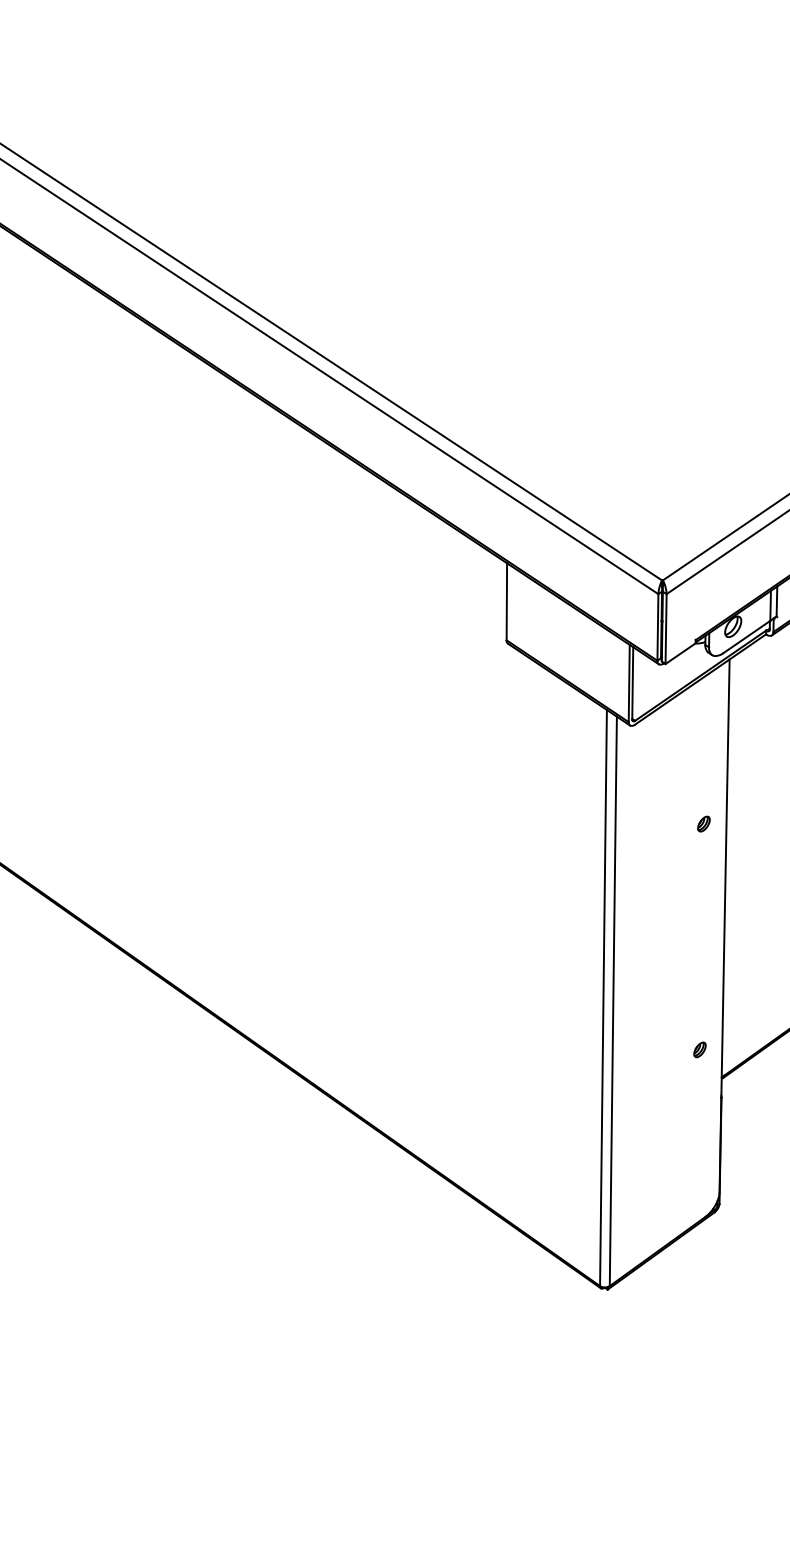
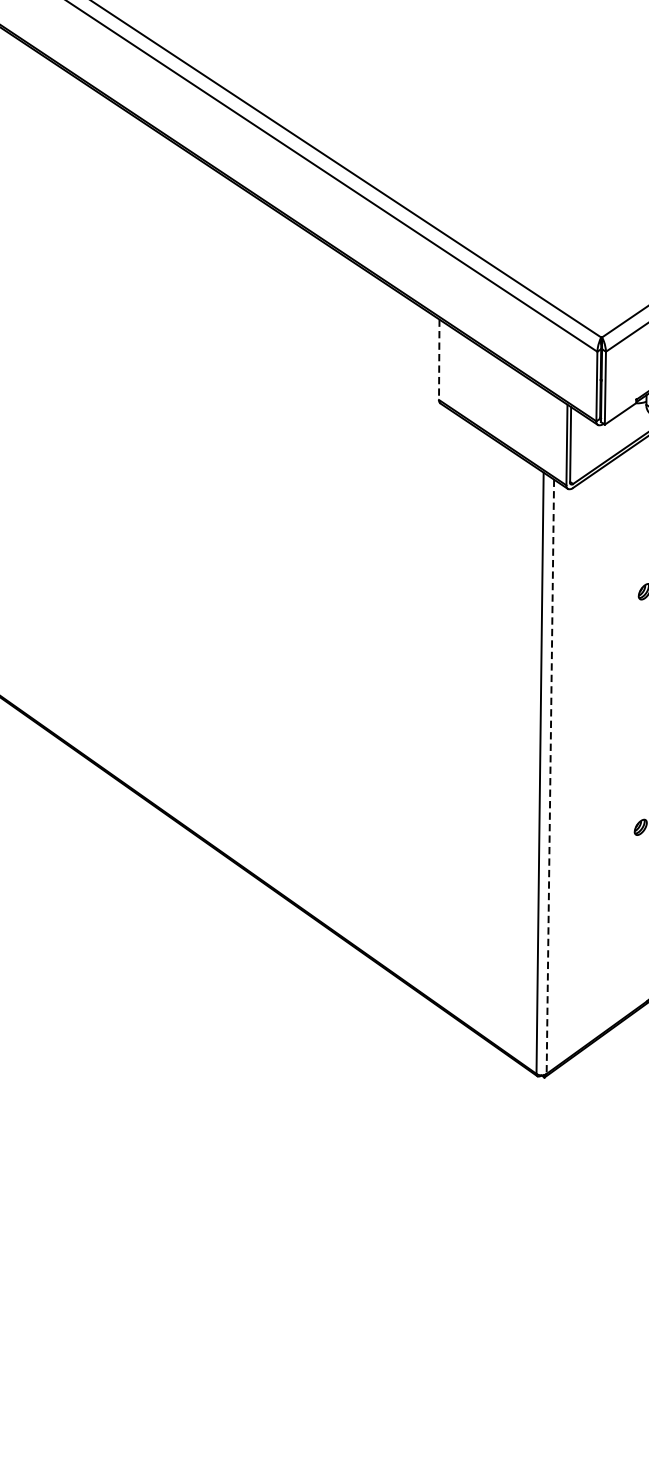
line: (506, 601) -> (438, 359), solid -> dashed
line: (613, 1001) -> (550, 776), solid -> dashed

